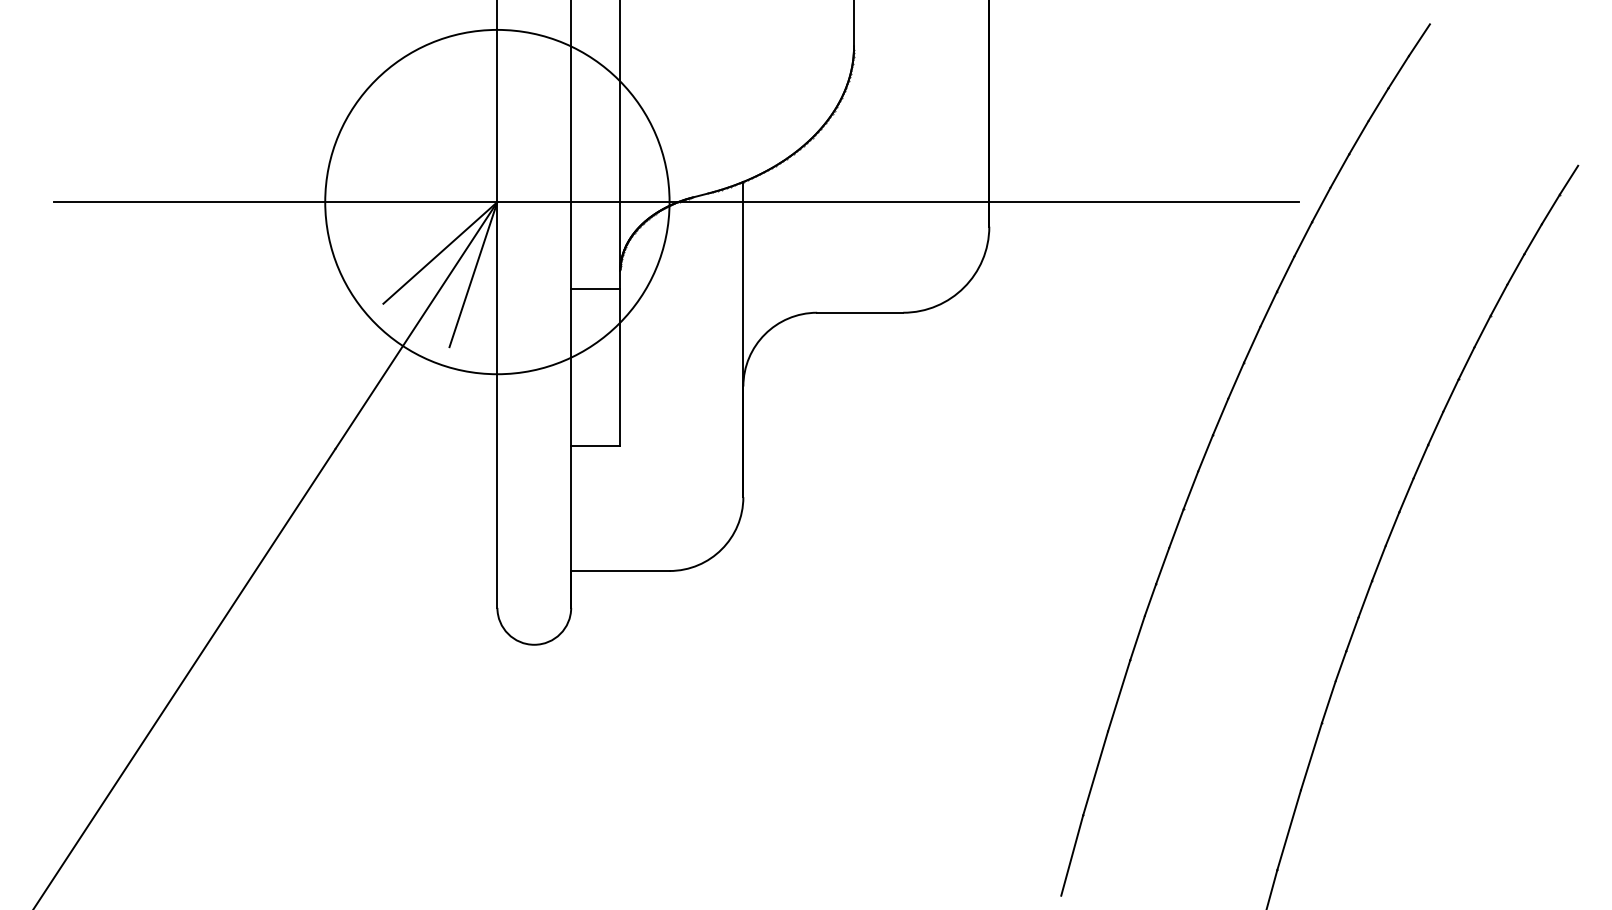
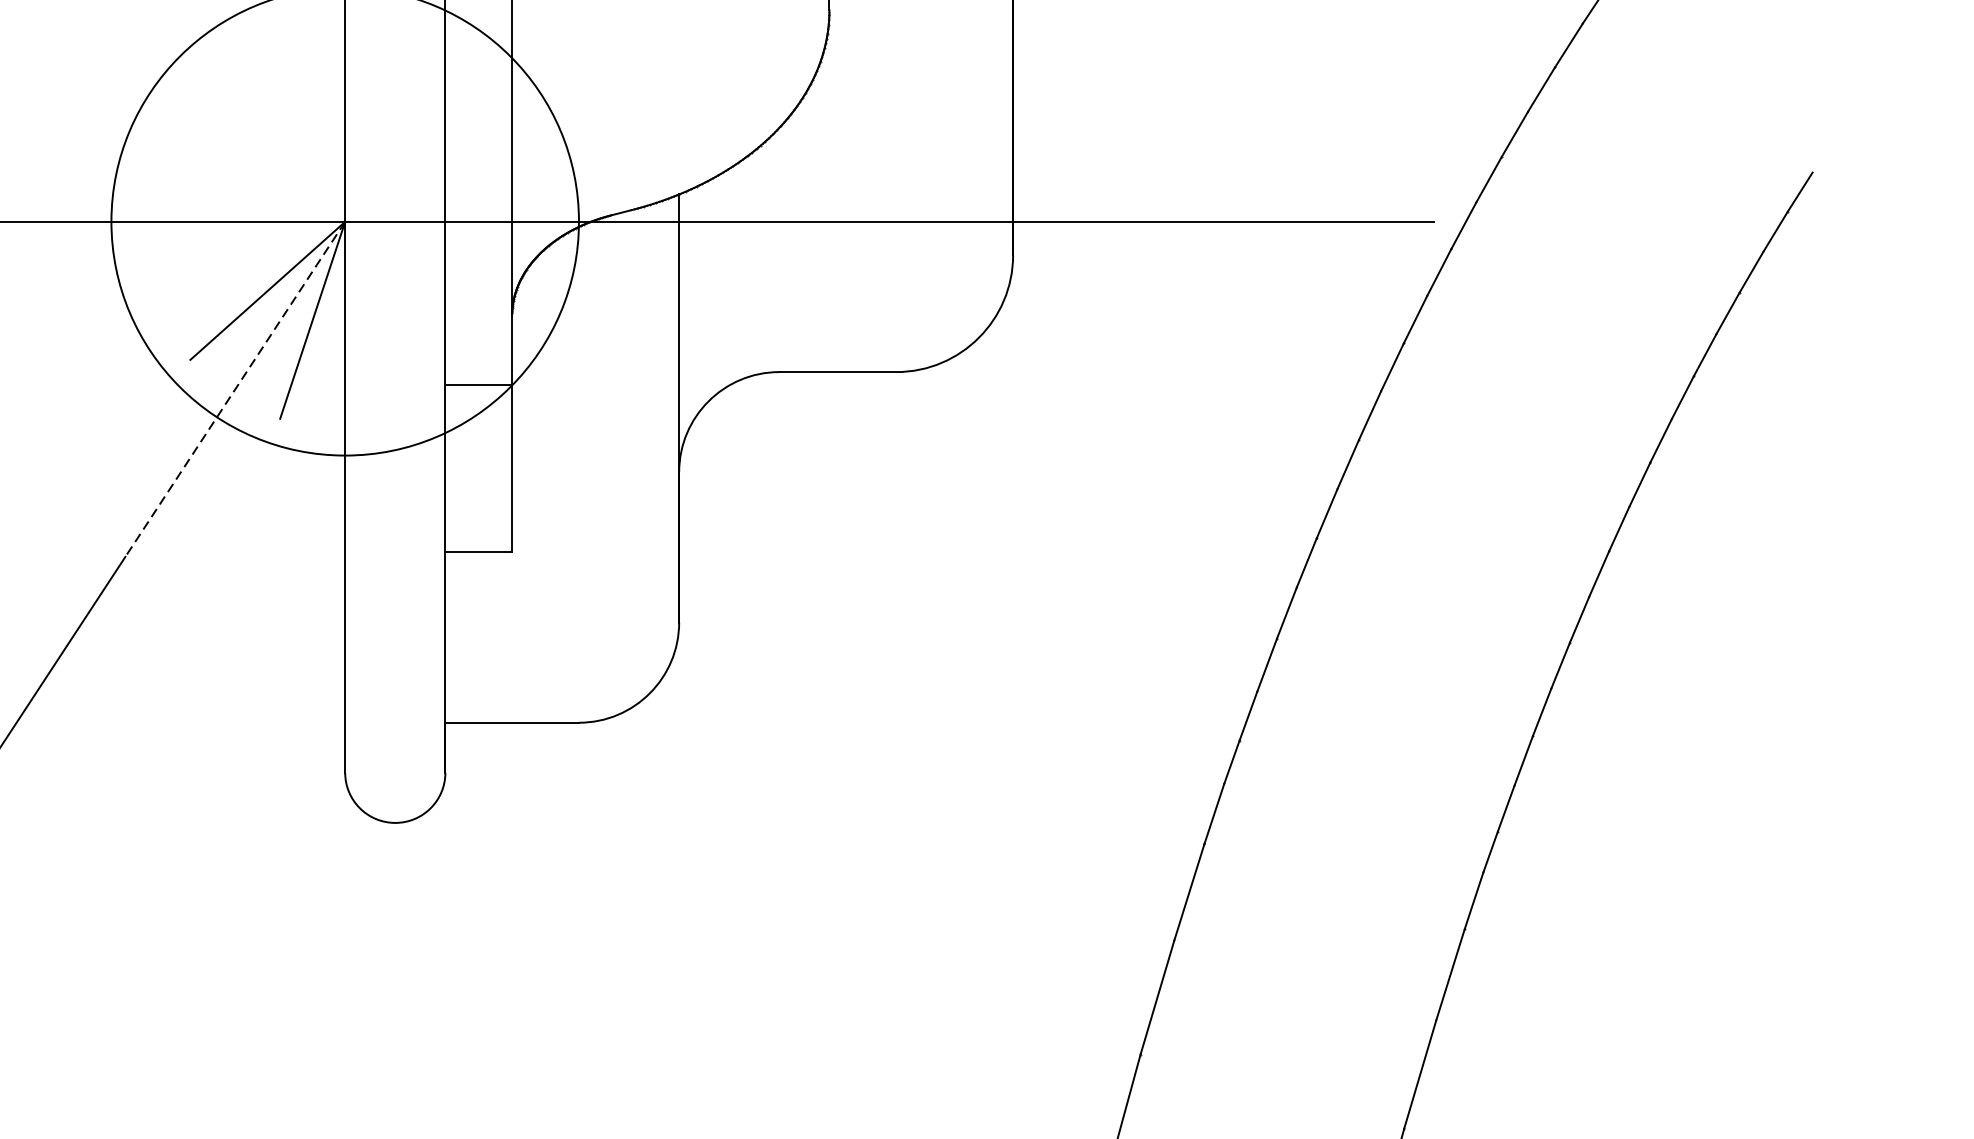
line: (595, 289) -> (478, 385), moved
line: (416, 325) -> (235, 389), solid -> dashed

